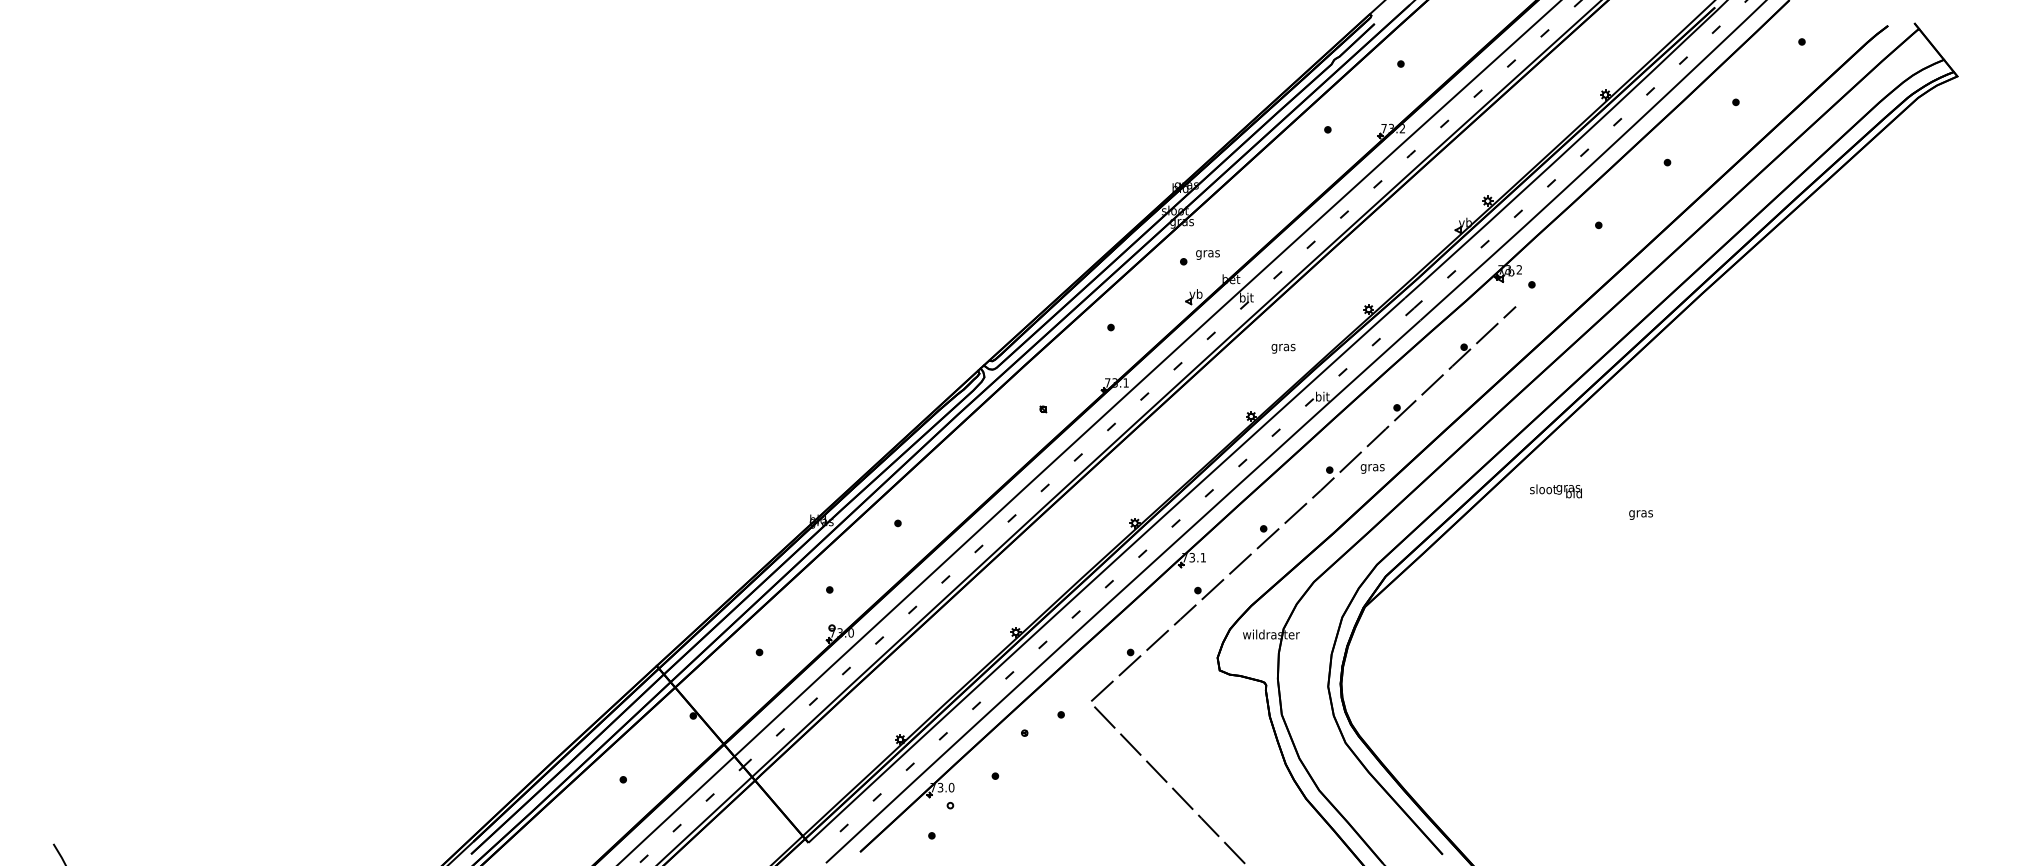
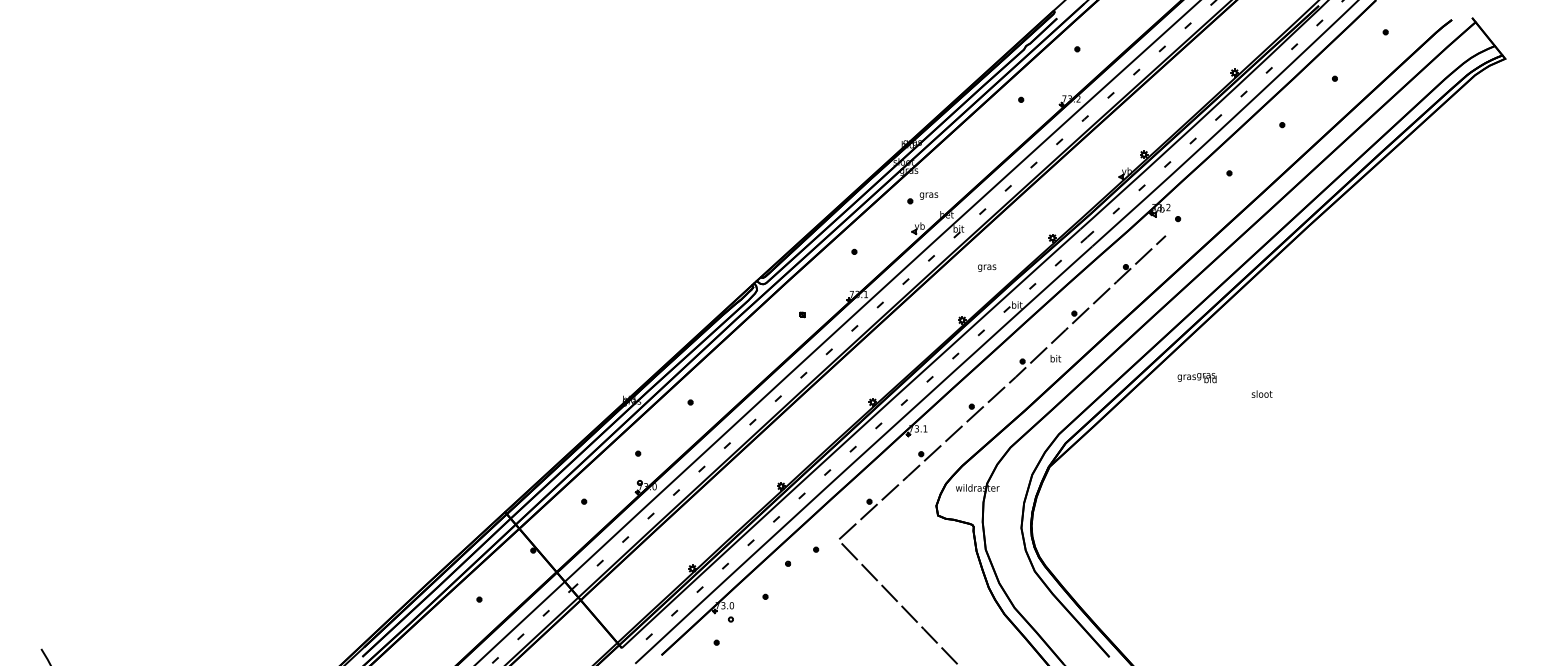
text: (1372, 467) -> (1055, 359), gras -> bit
text: (1543, 490) -> (1186, 377), sloot -> gras
text: (1640, 513) -> (1261, 394), gras -> sloot

